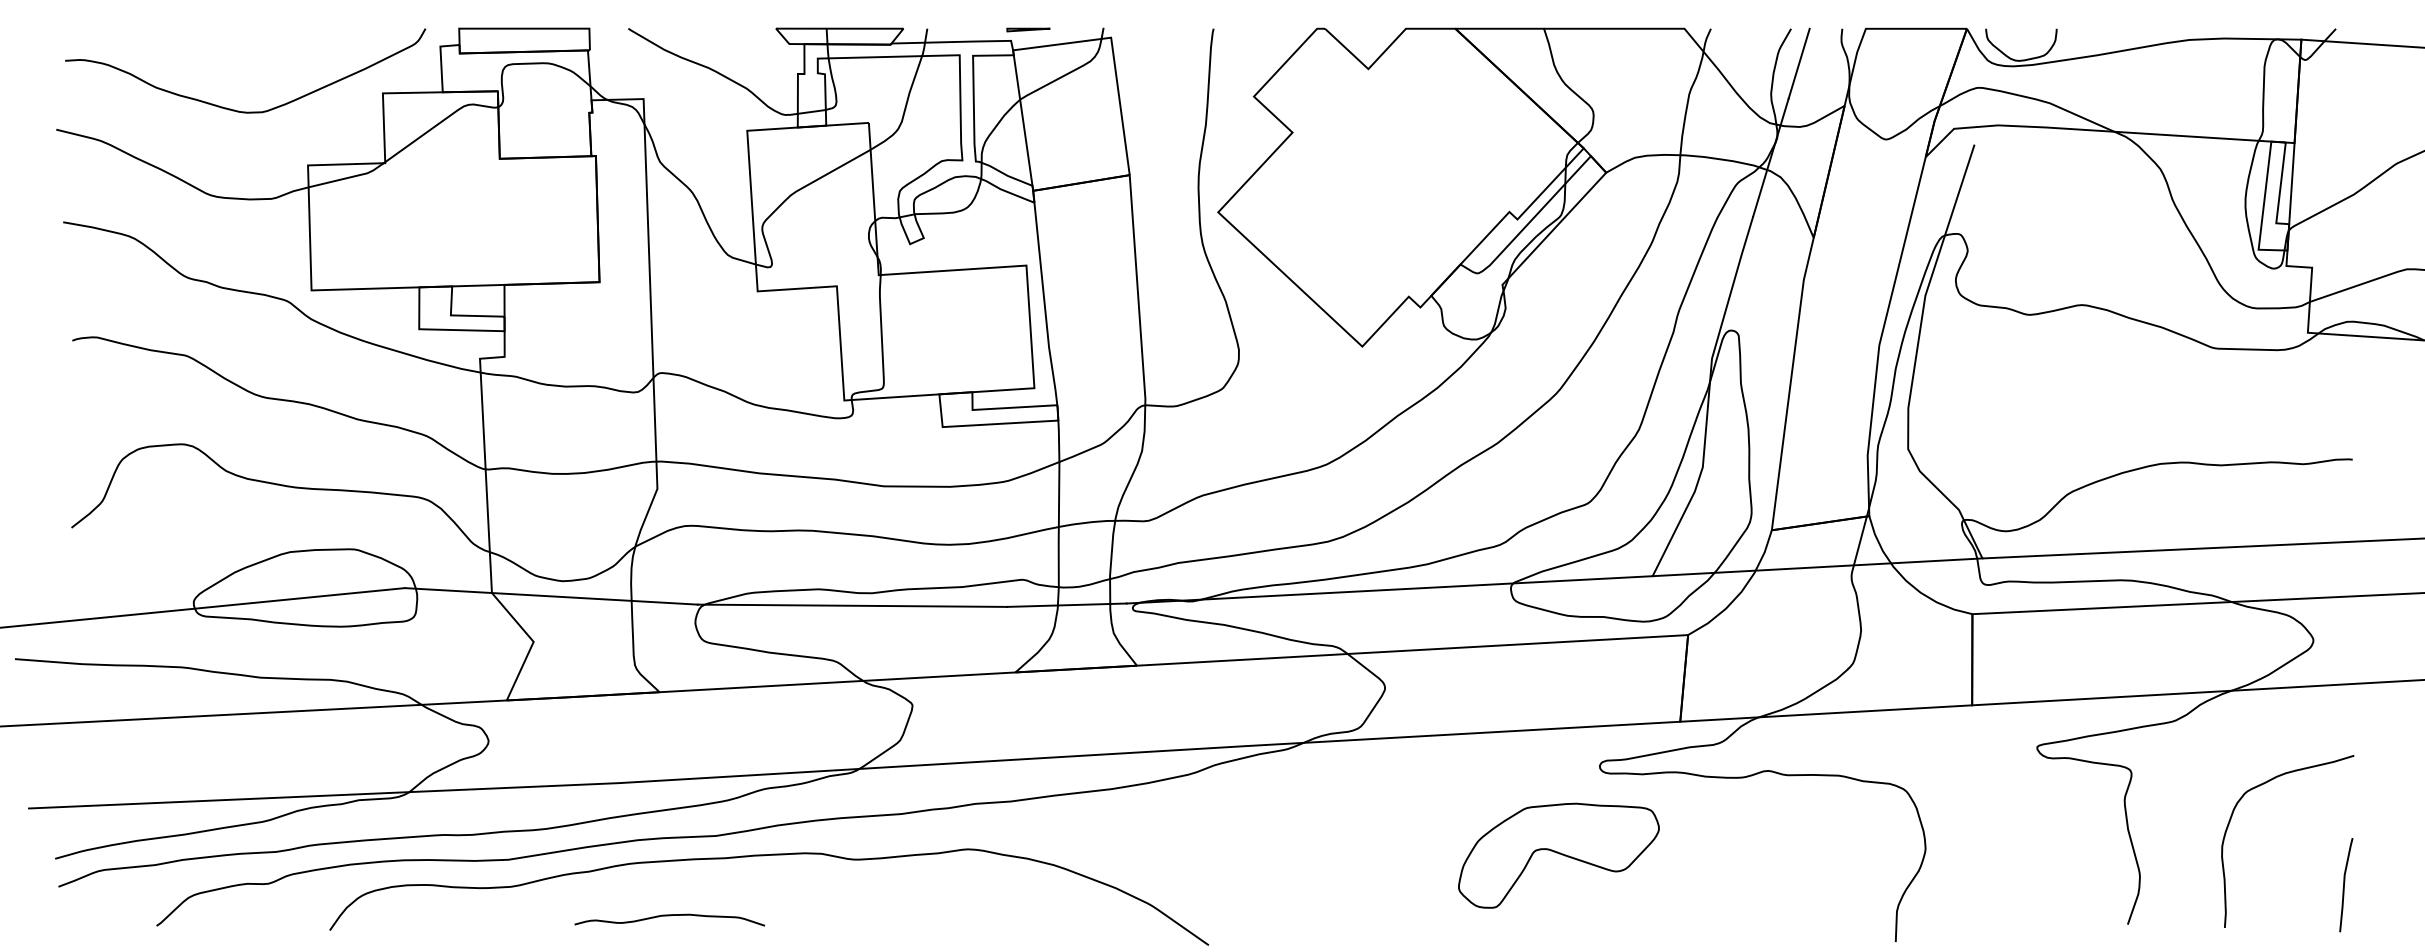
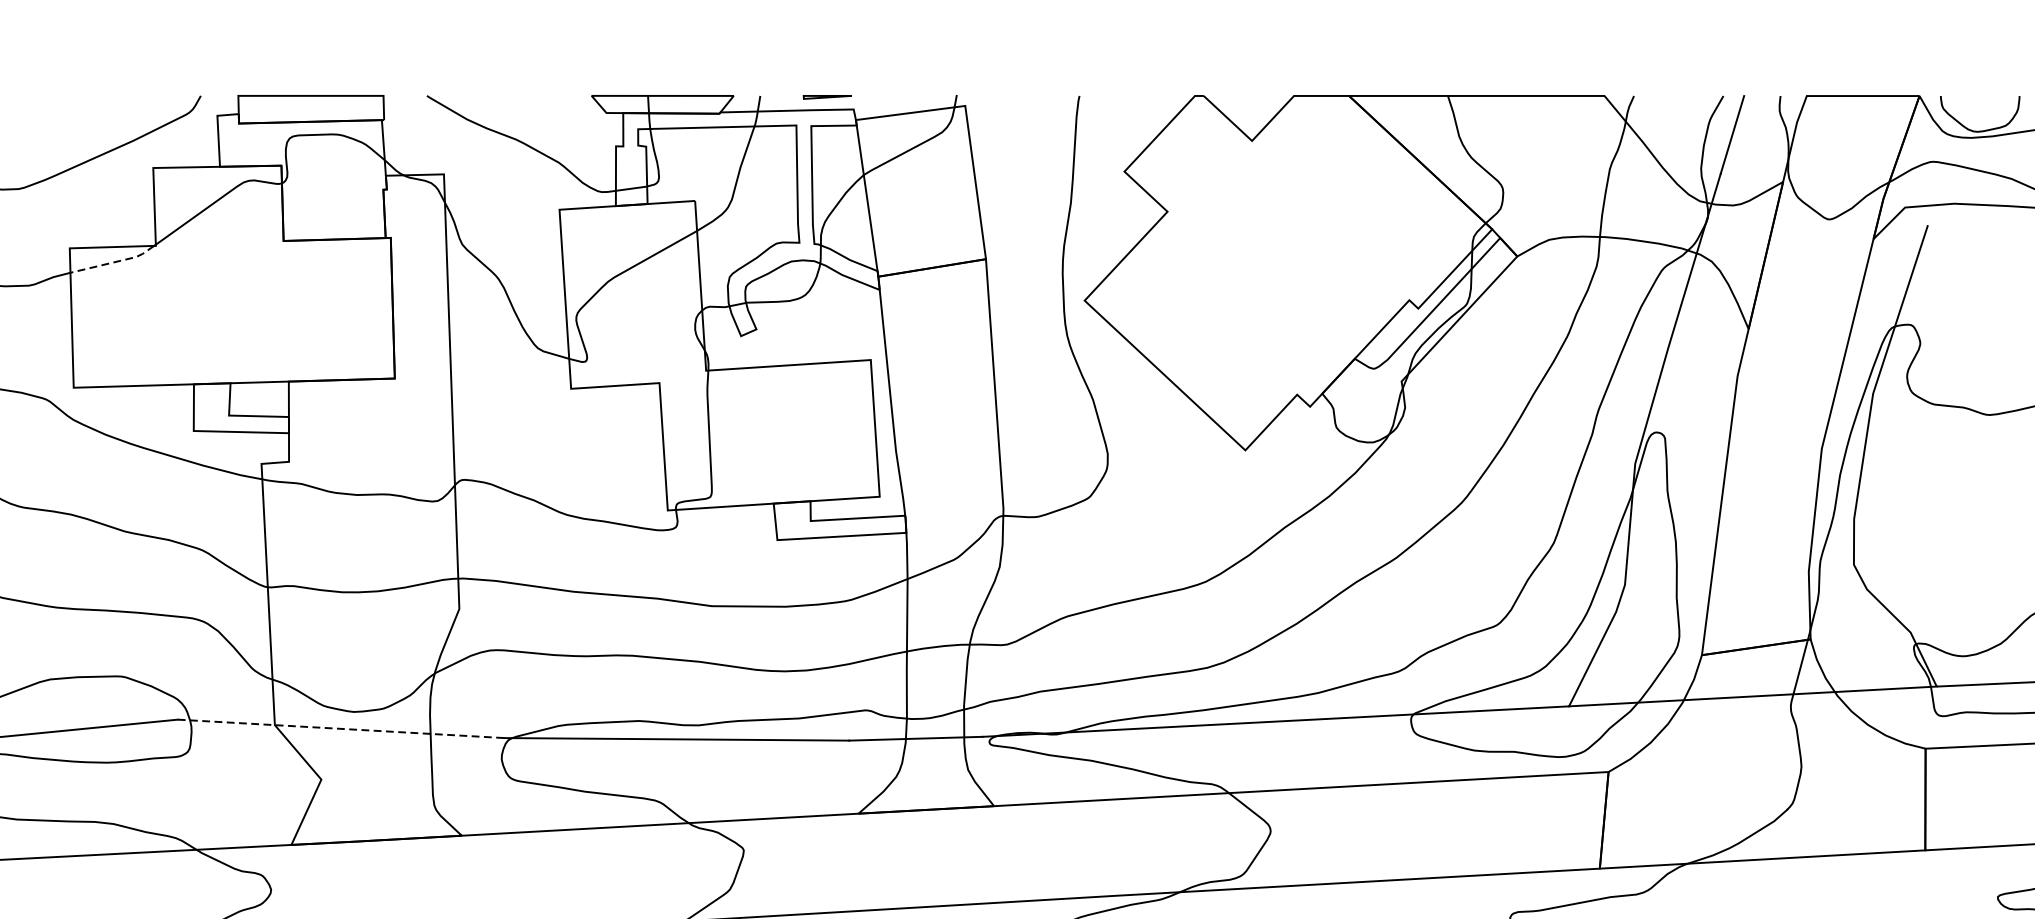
part: (1028, 29) -> (827, 96), moved
line: (348, 177) -> (114, 261), solid -> dashed
line: (551, 596) -> (341, 729), solid -> dashed

